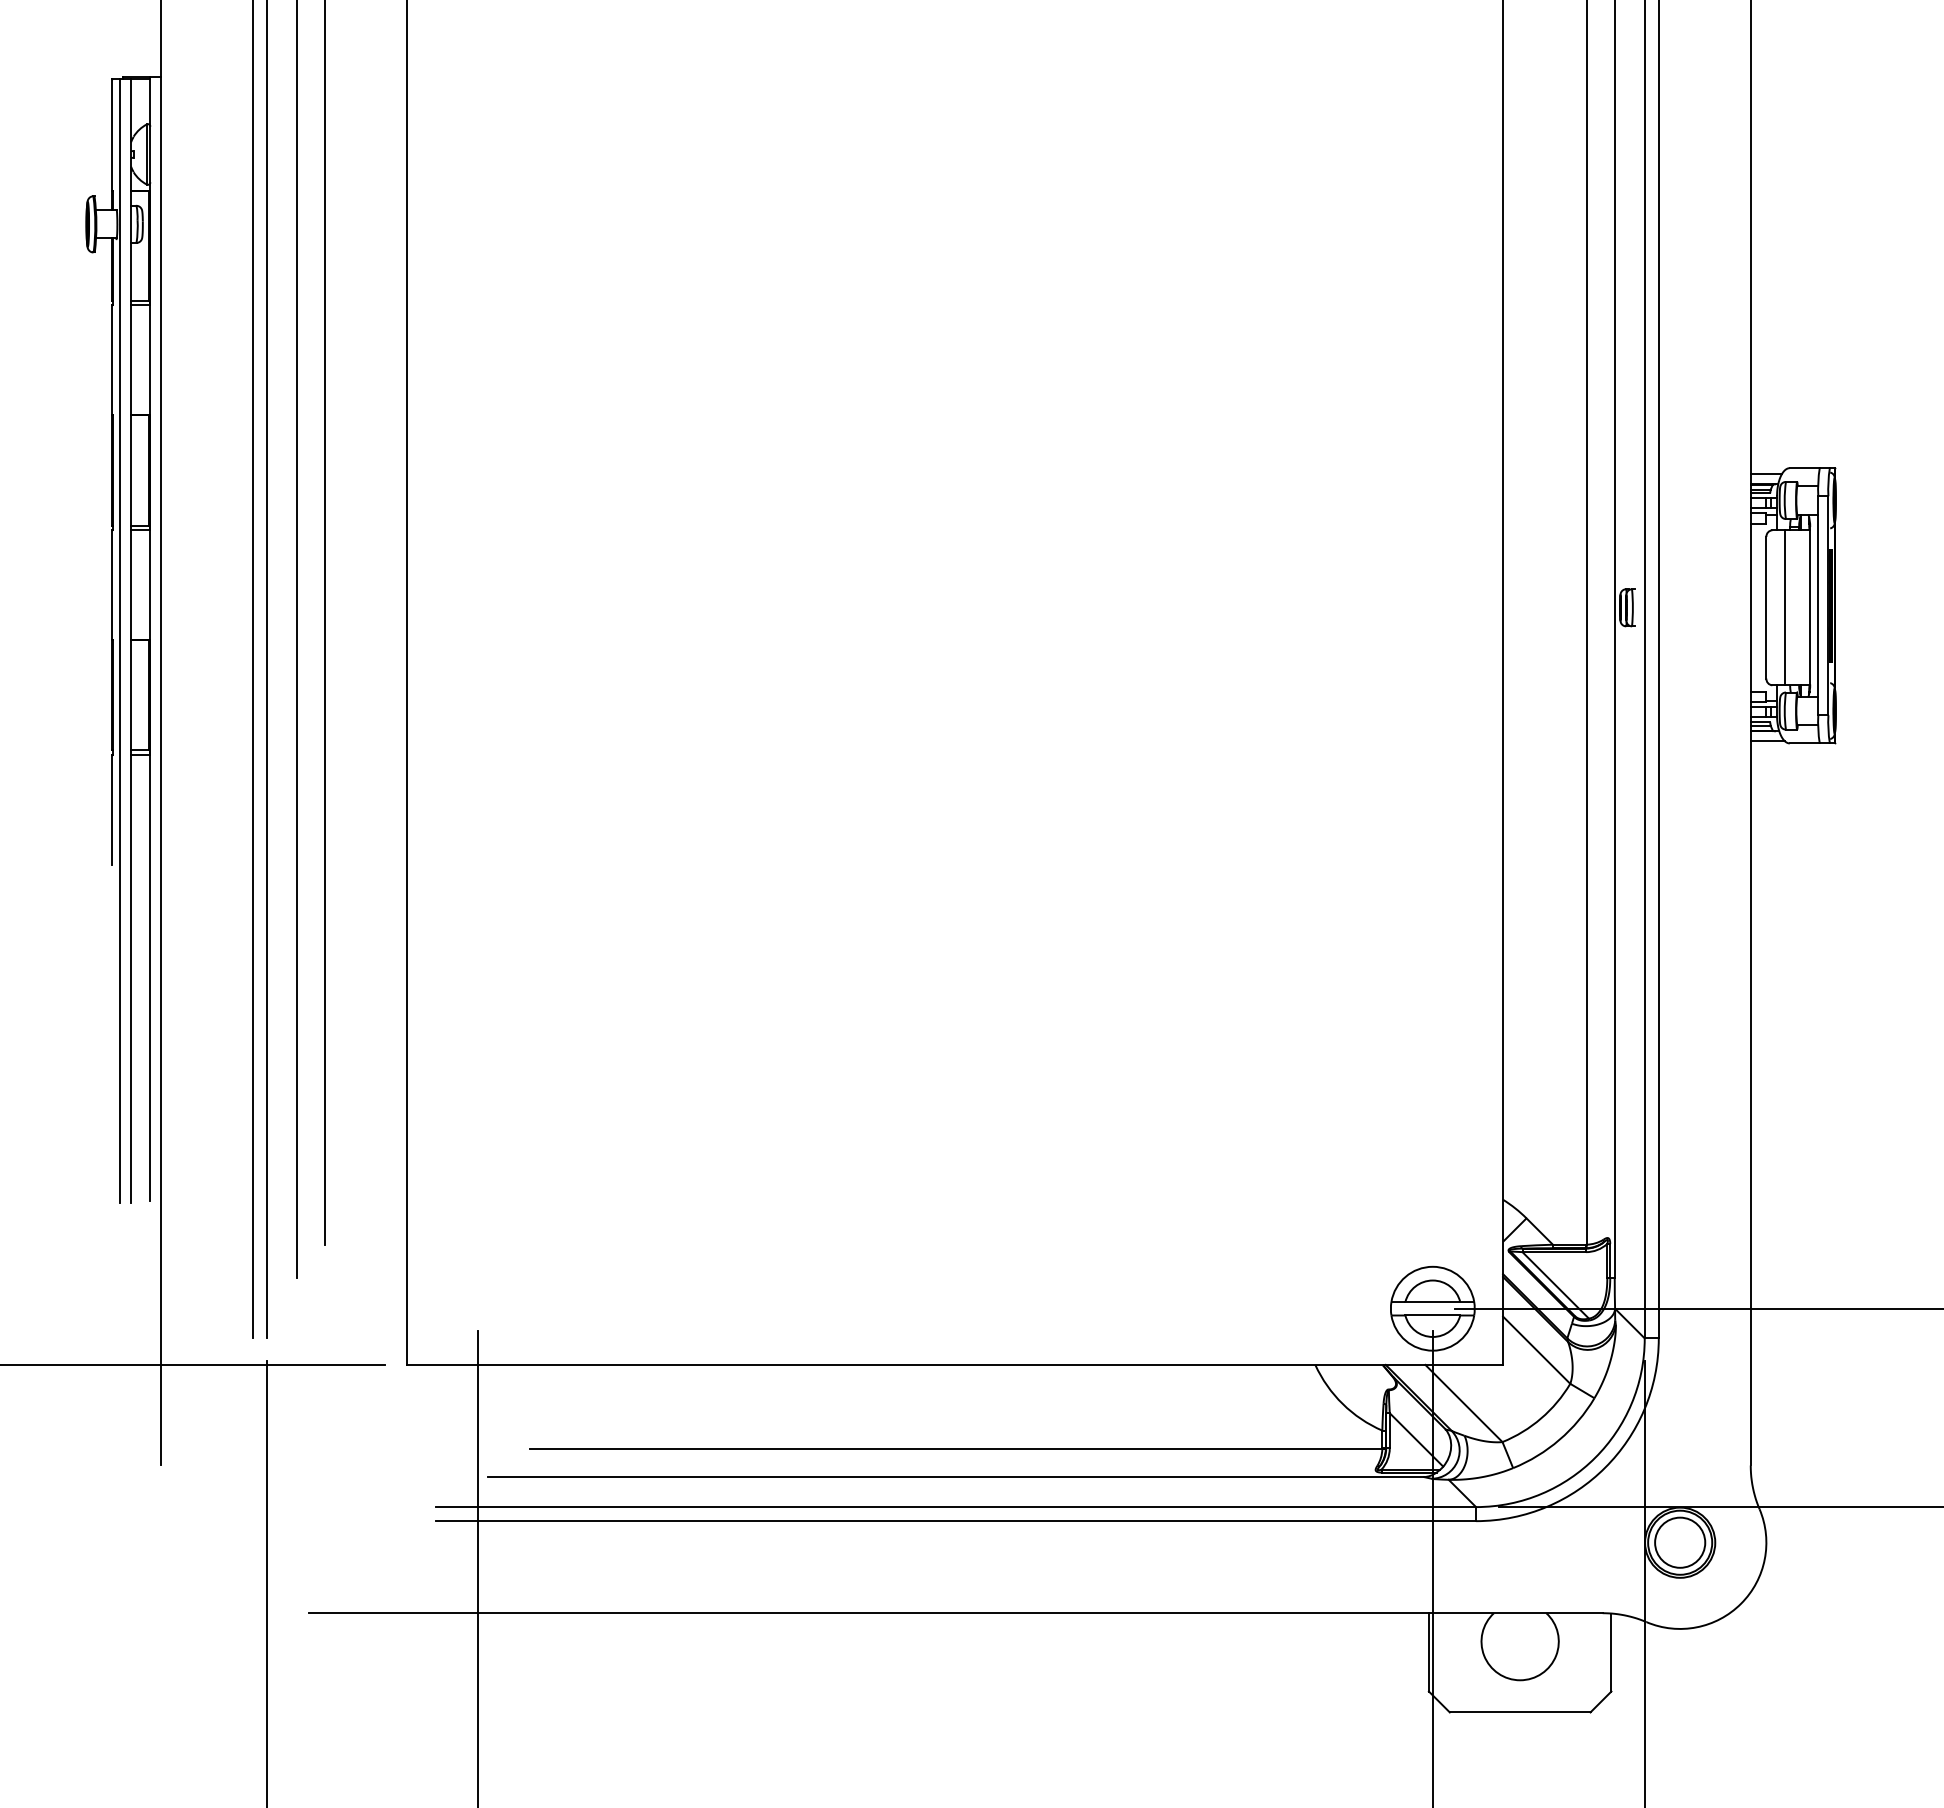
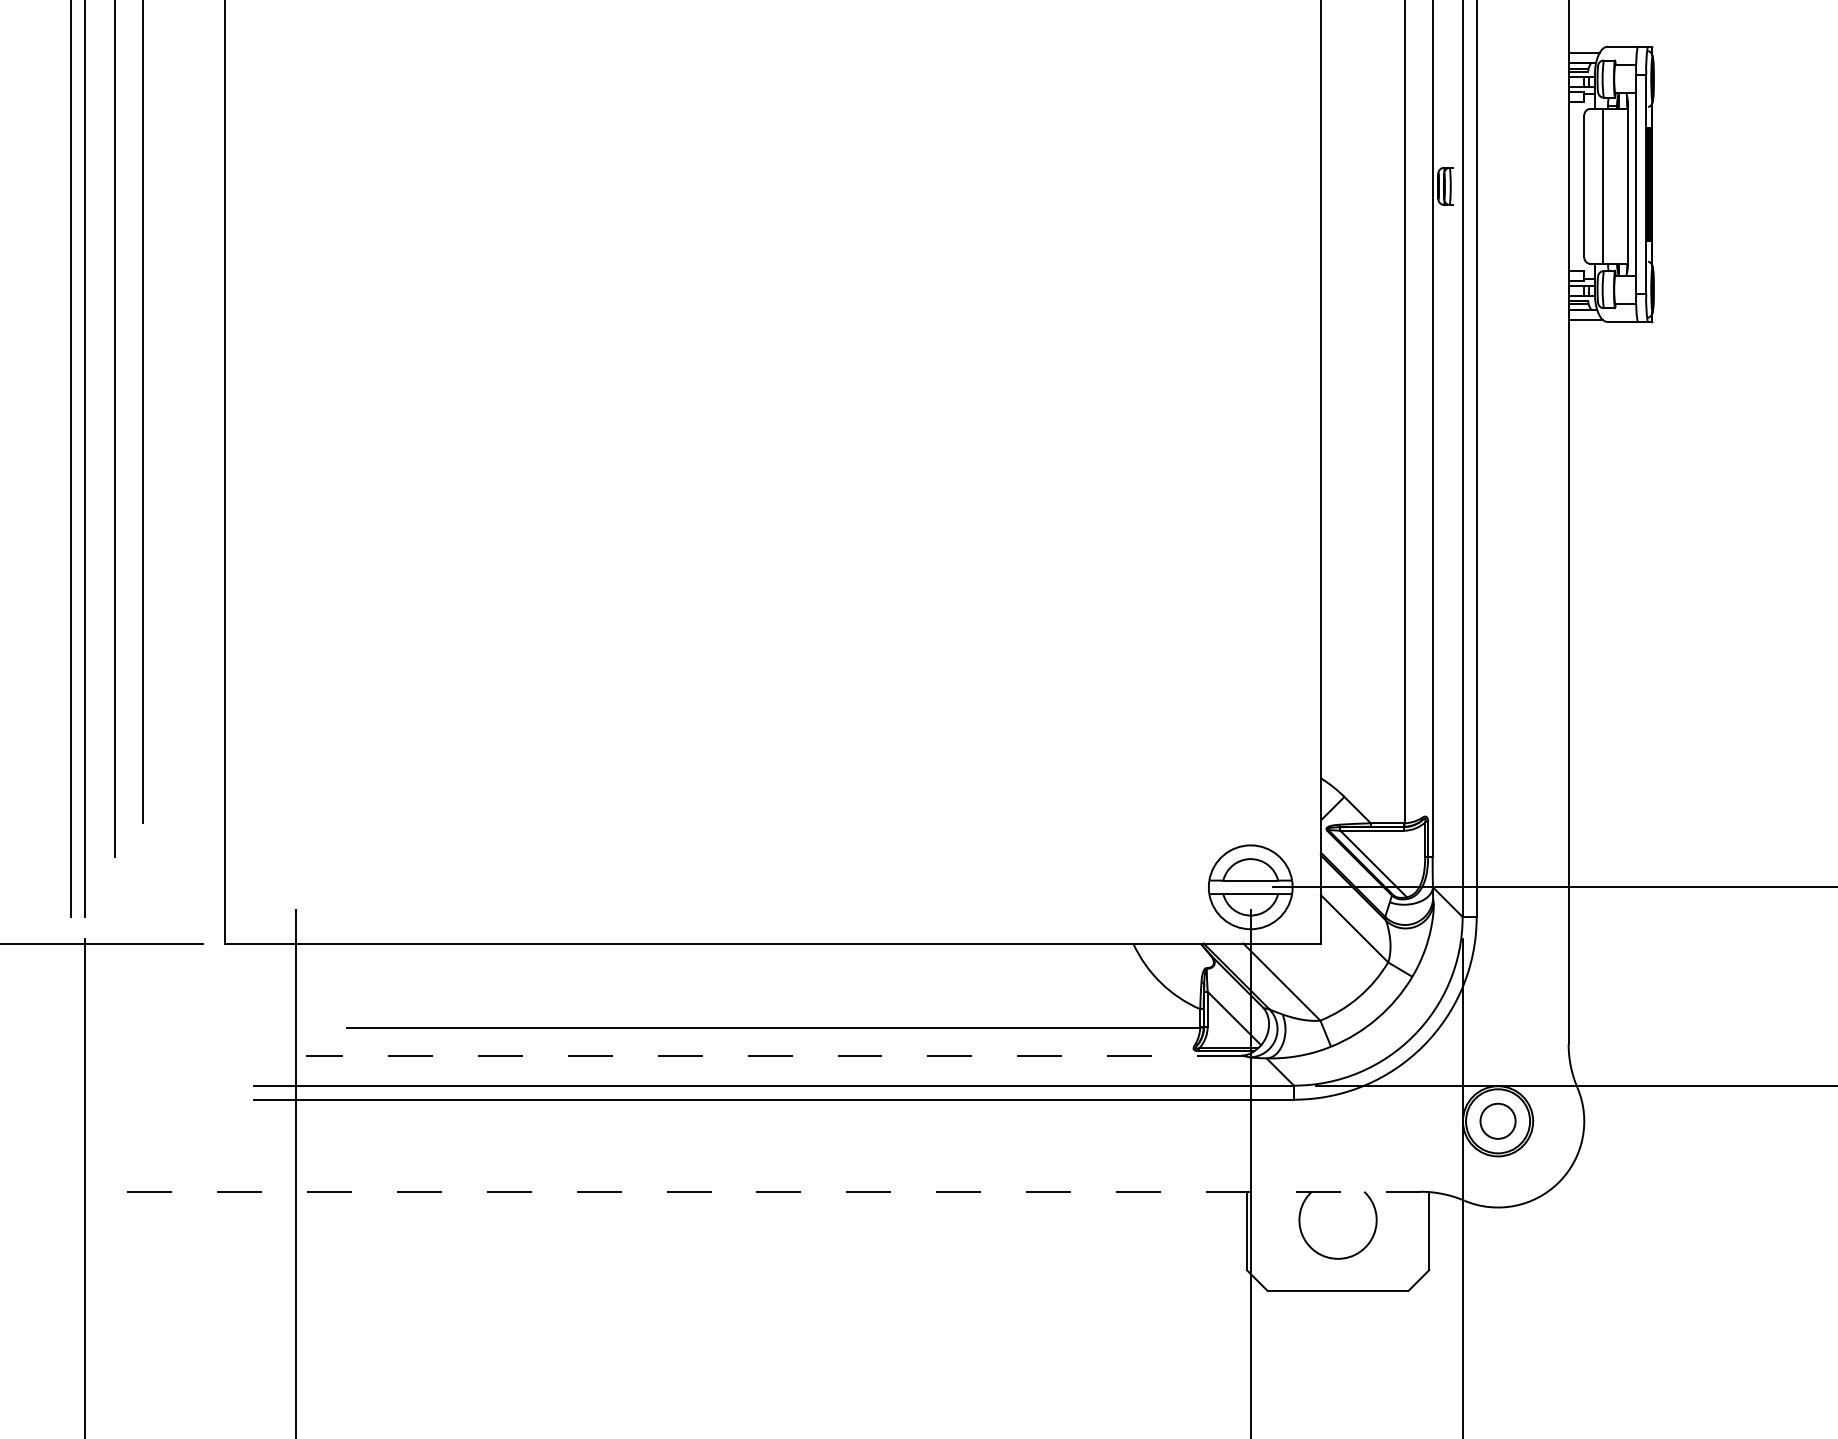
line: (955, 1477) -> (773, 1056), solid -> dashed
circle: (1680, 1542) -> (1498, 1121), size x0.7
line: (955, 1613) -> (773, 1192), solid -> dashed

